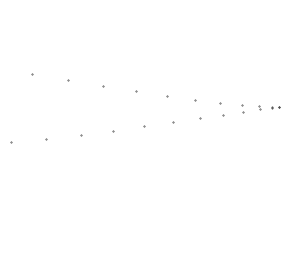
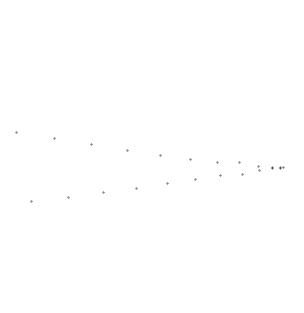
part: (243, 108) -> (241, 168), size x1.6

